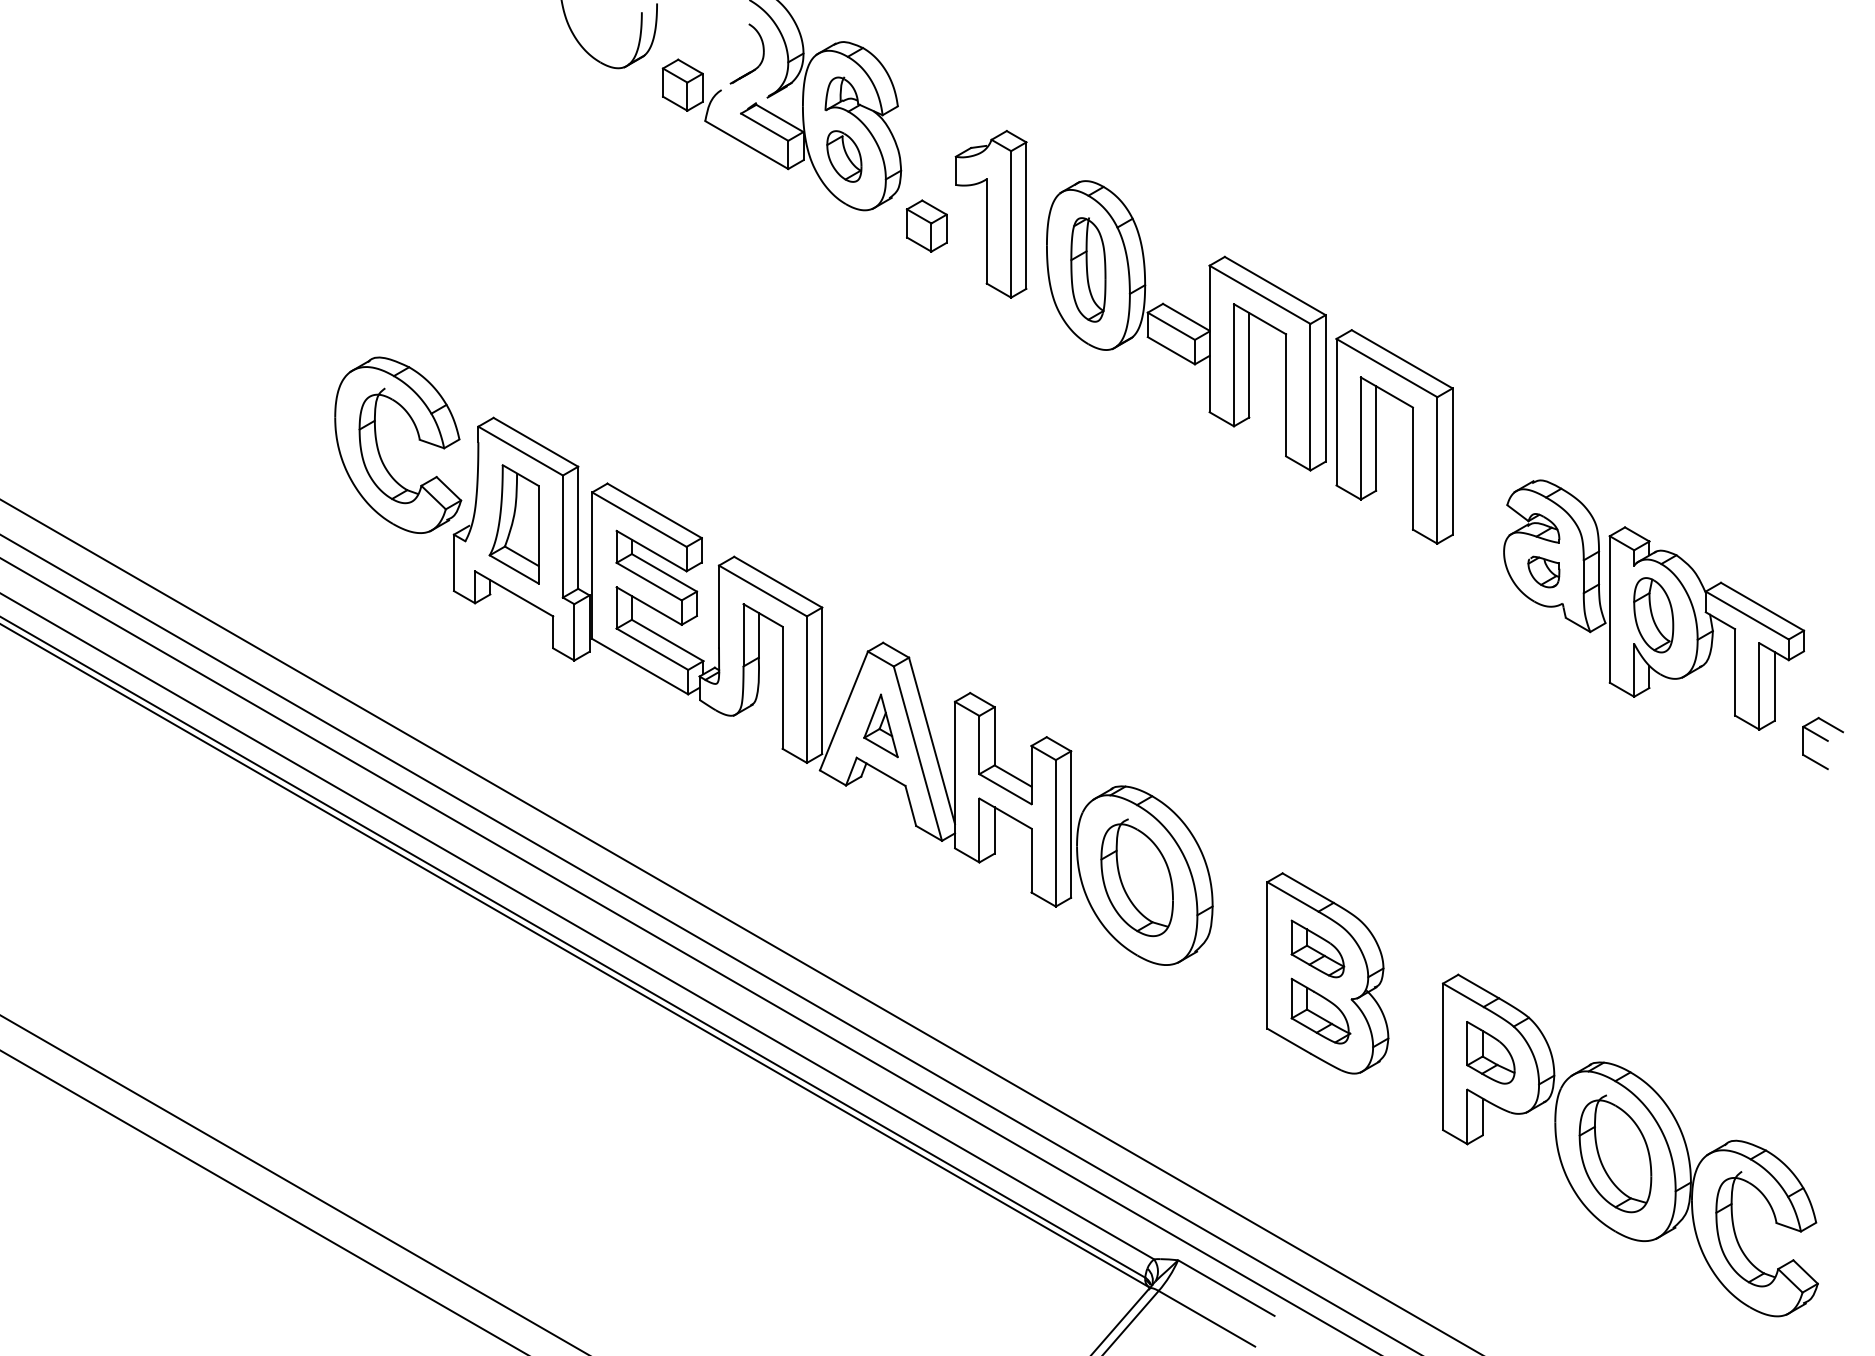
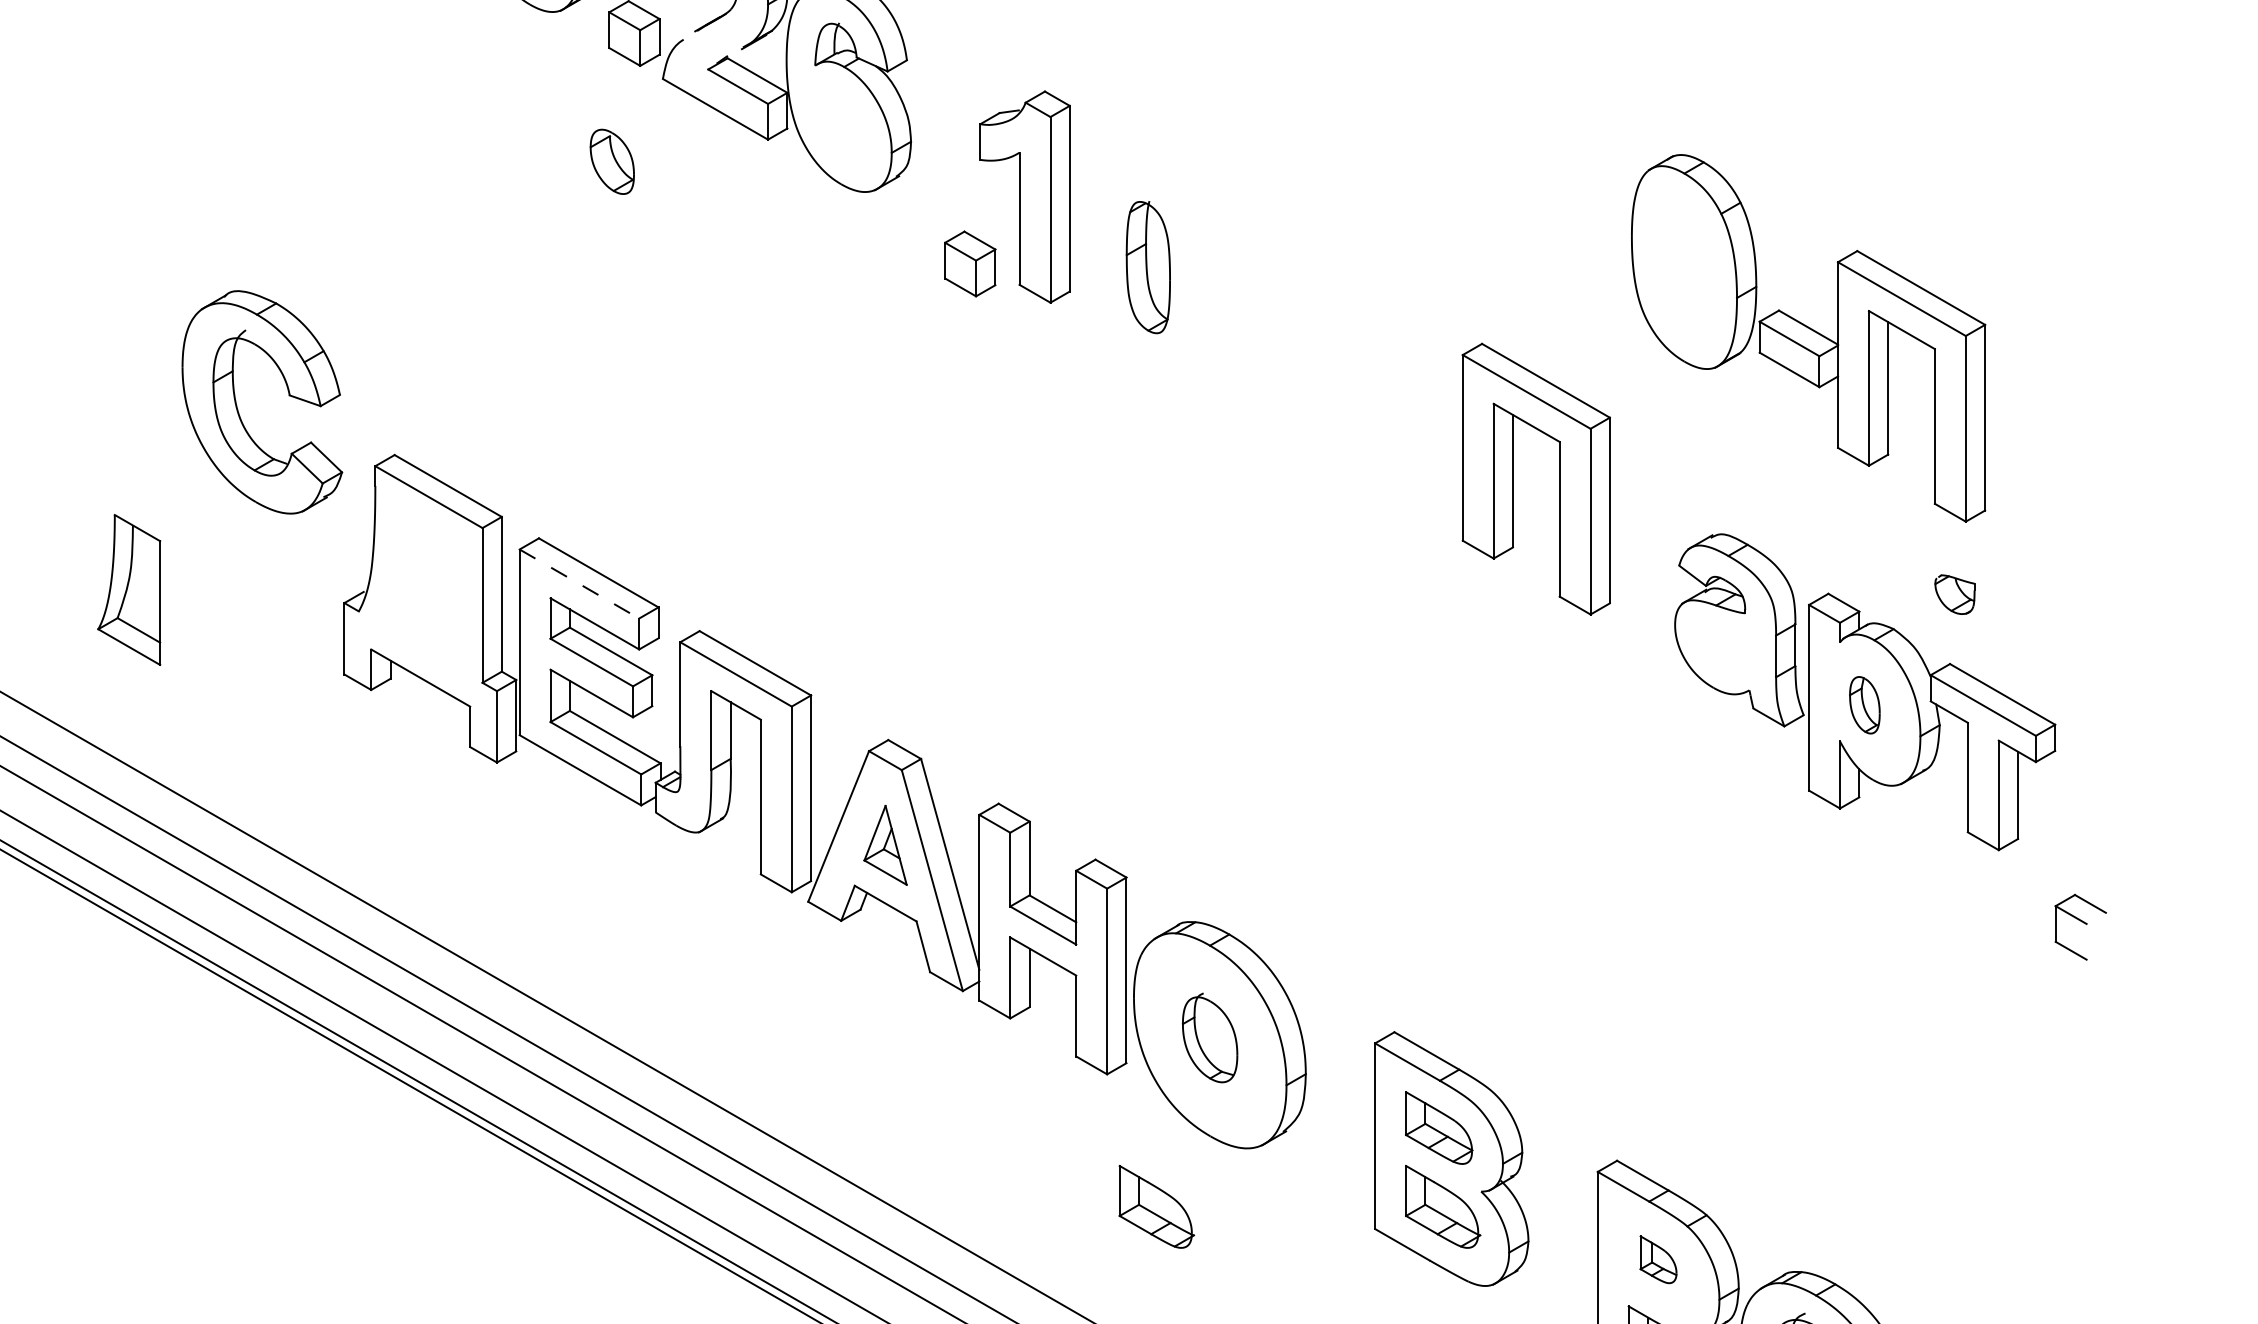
part: (844, 156) -> (612, 161), moved
part: (926, 225) -> (969, 263), moved
part: (1186, 325) -> (1808, 337), moved
part: (379, 450) -> (238, 408), moved
line: (639, 519) -> (579, 583), solid -> dashed
part: (513, 524) -> (128, 590), moved
part: (1543, 571) -> (1954, 593), moved
part: (1653, 615) -> (1864, 705), size x0.6
part: (1822, 742) -> (2079, 925), moved
part: (1136, 877) -> (1209, 1037), size x0.6
part: (1094, 1010) -> (1156, 1206), added
part: (1490, 1052) -> (1657, 1259), size x0.6

